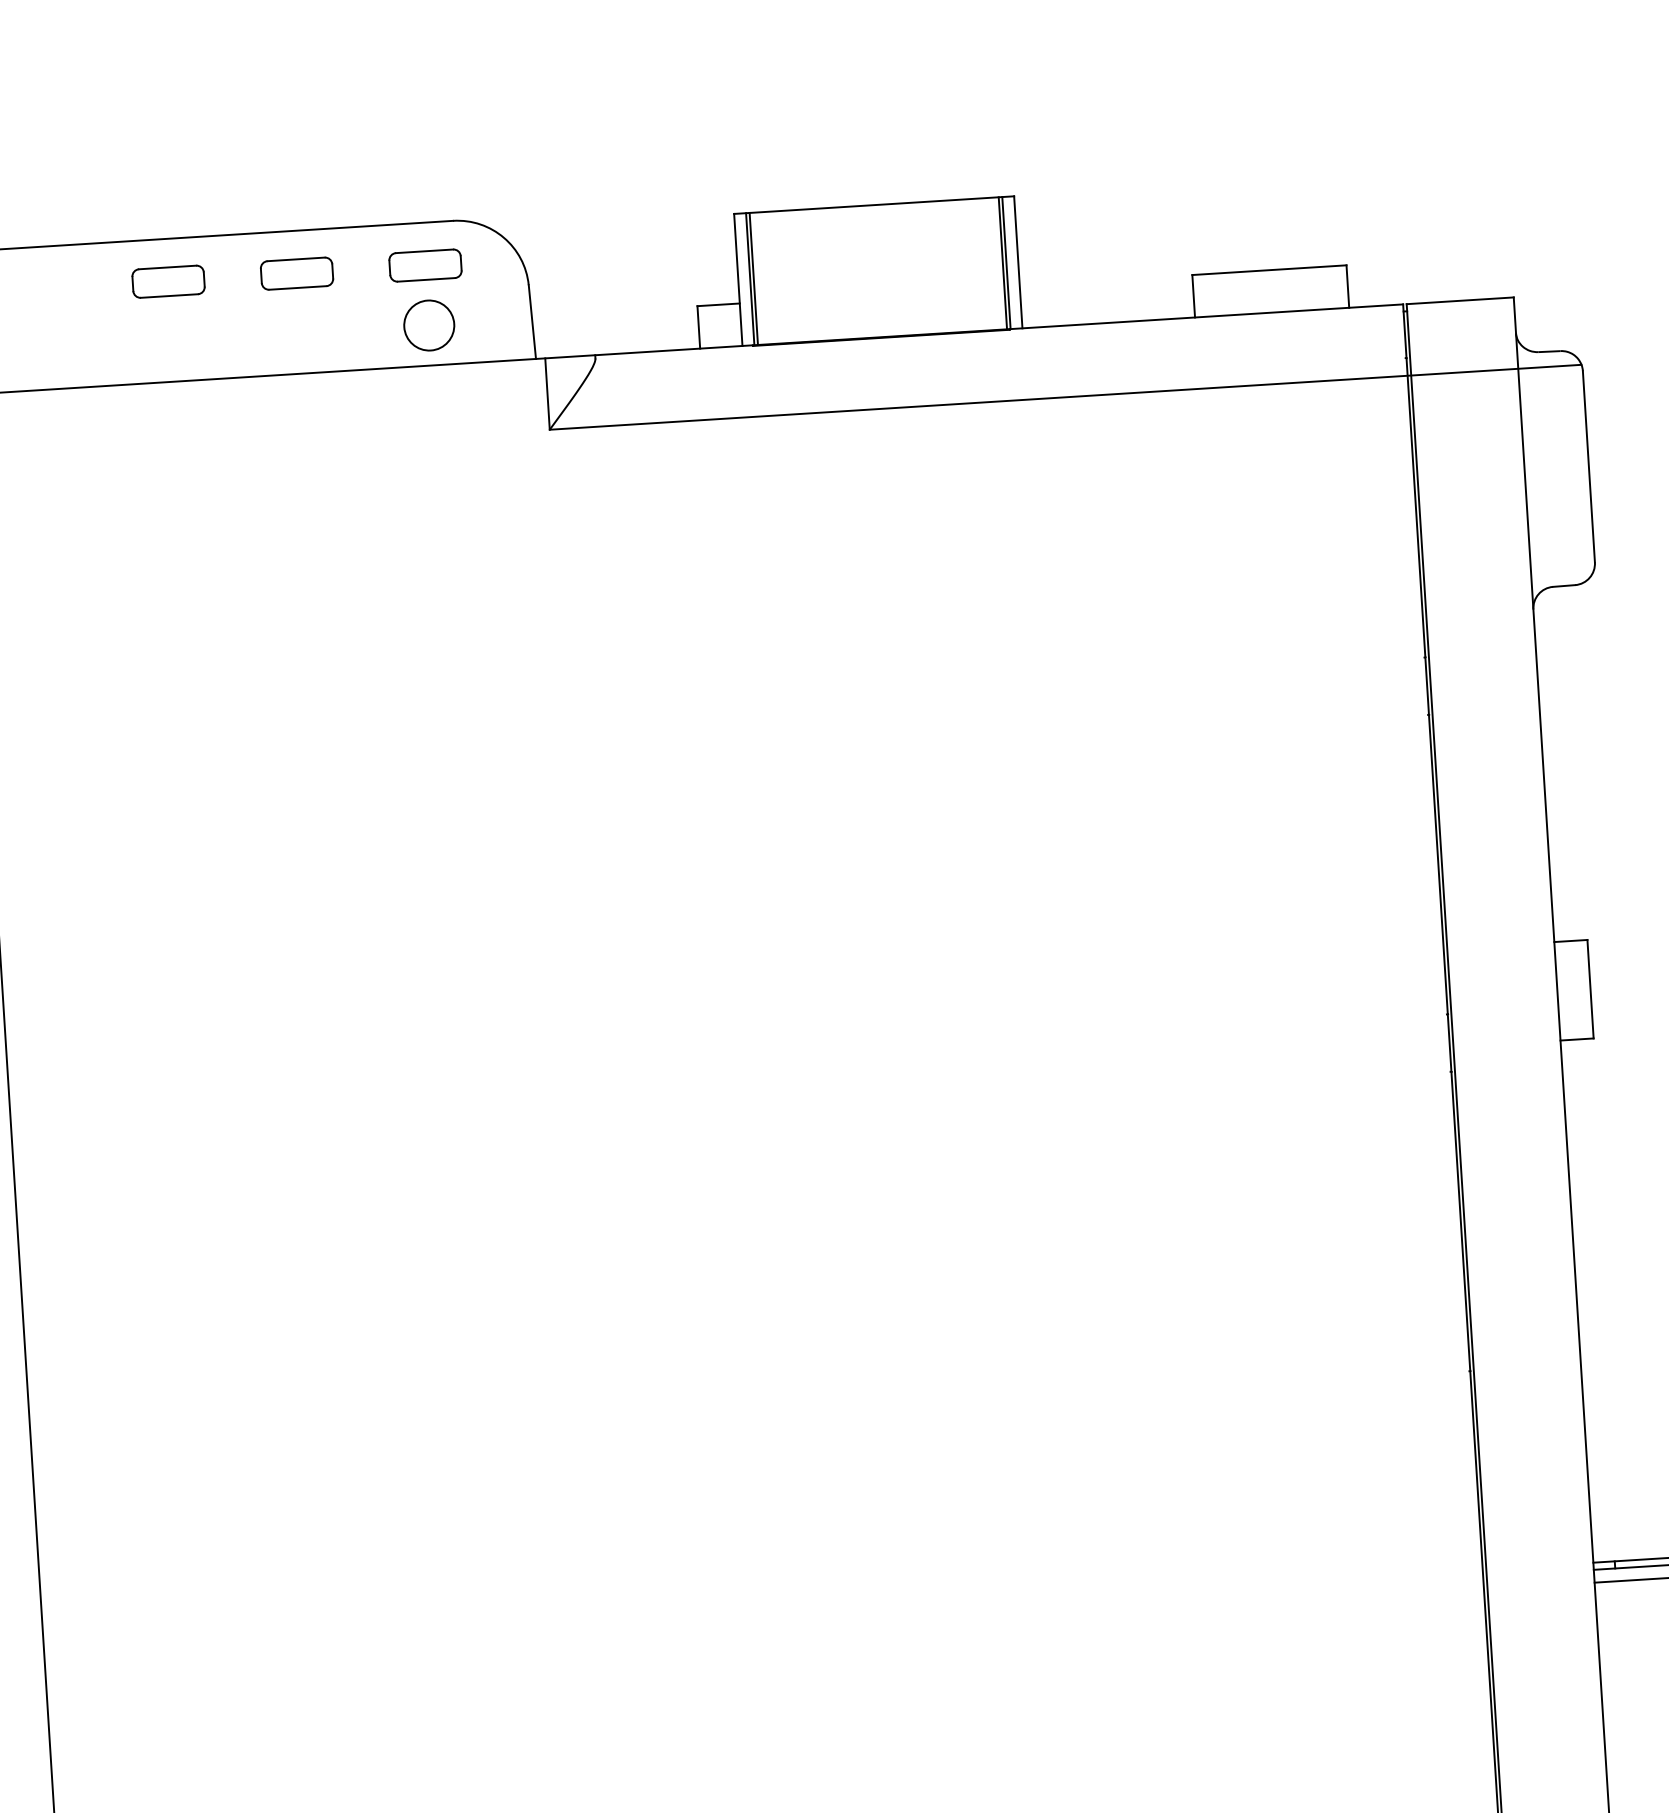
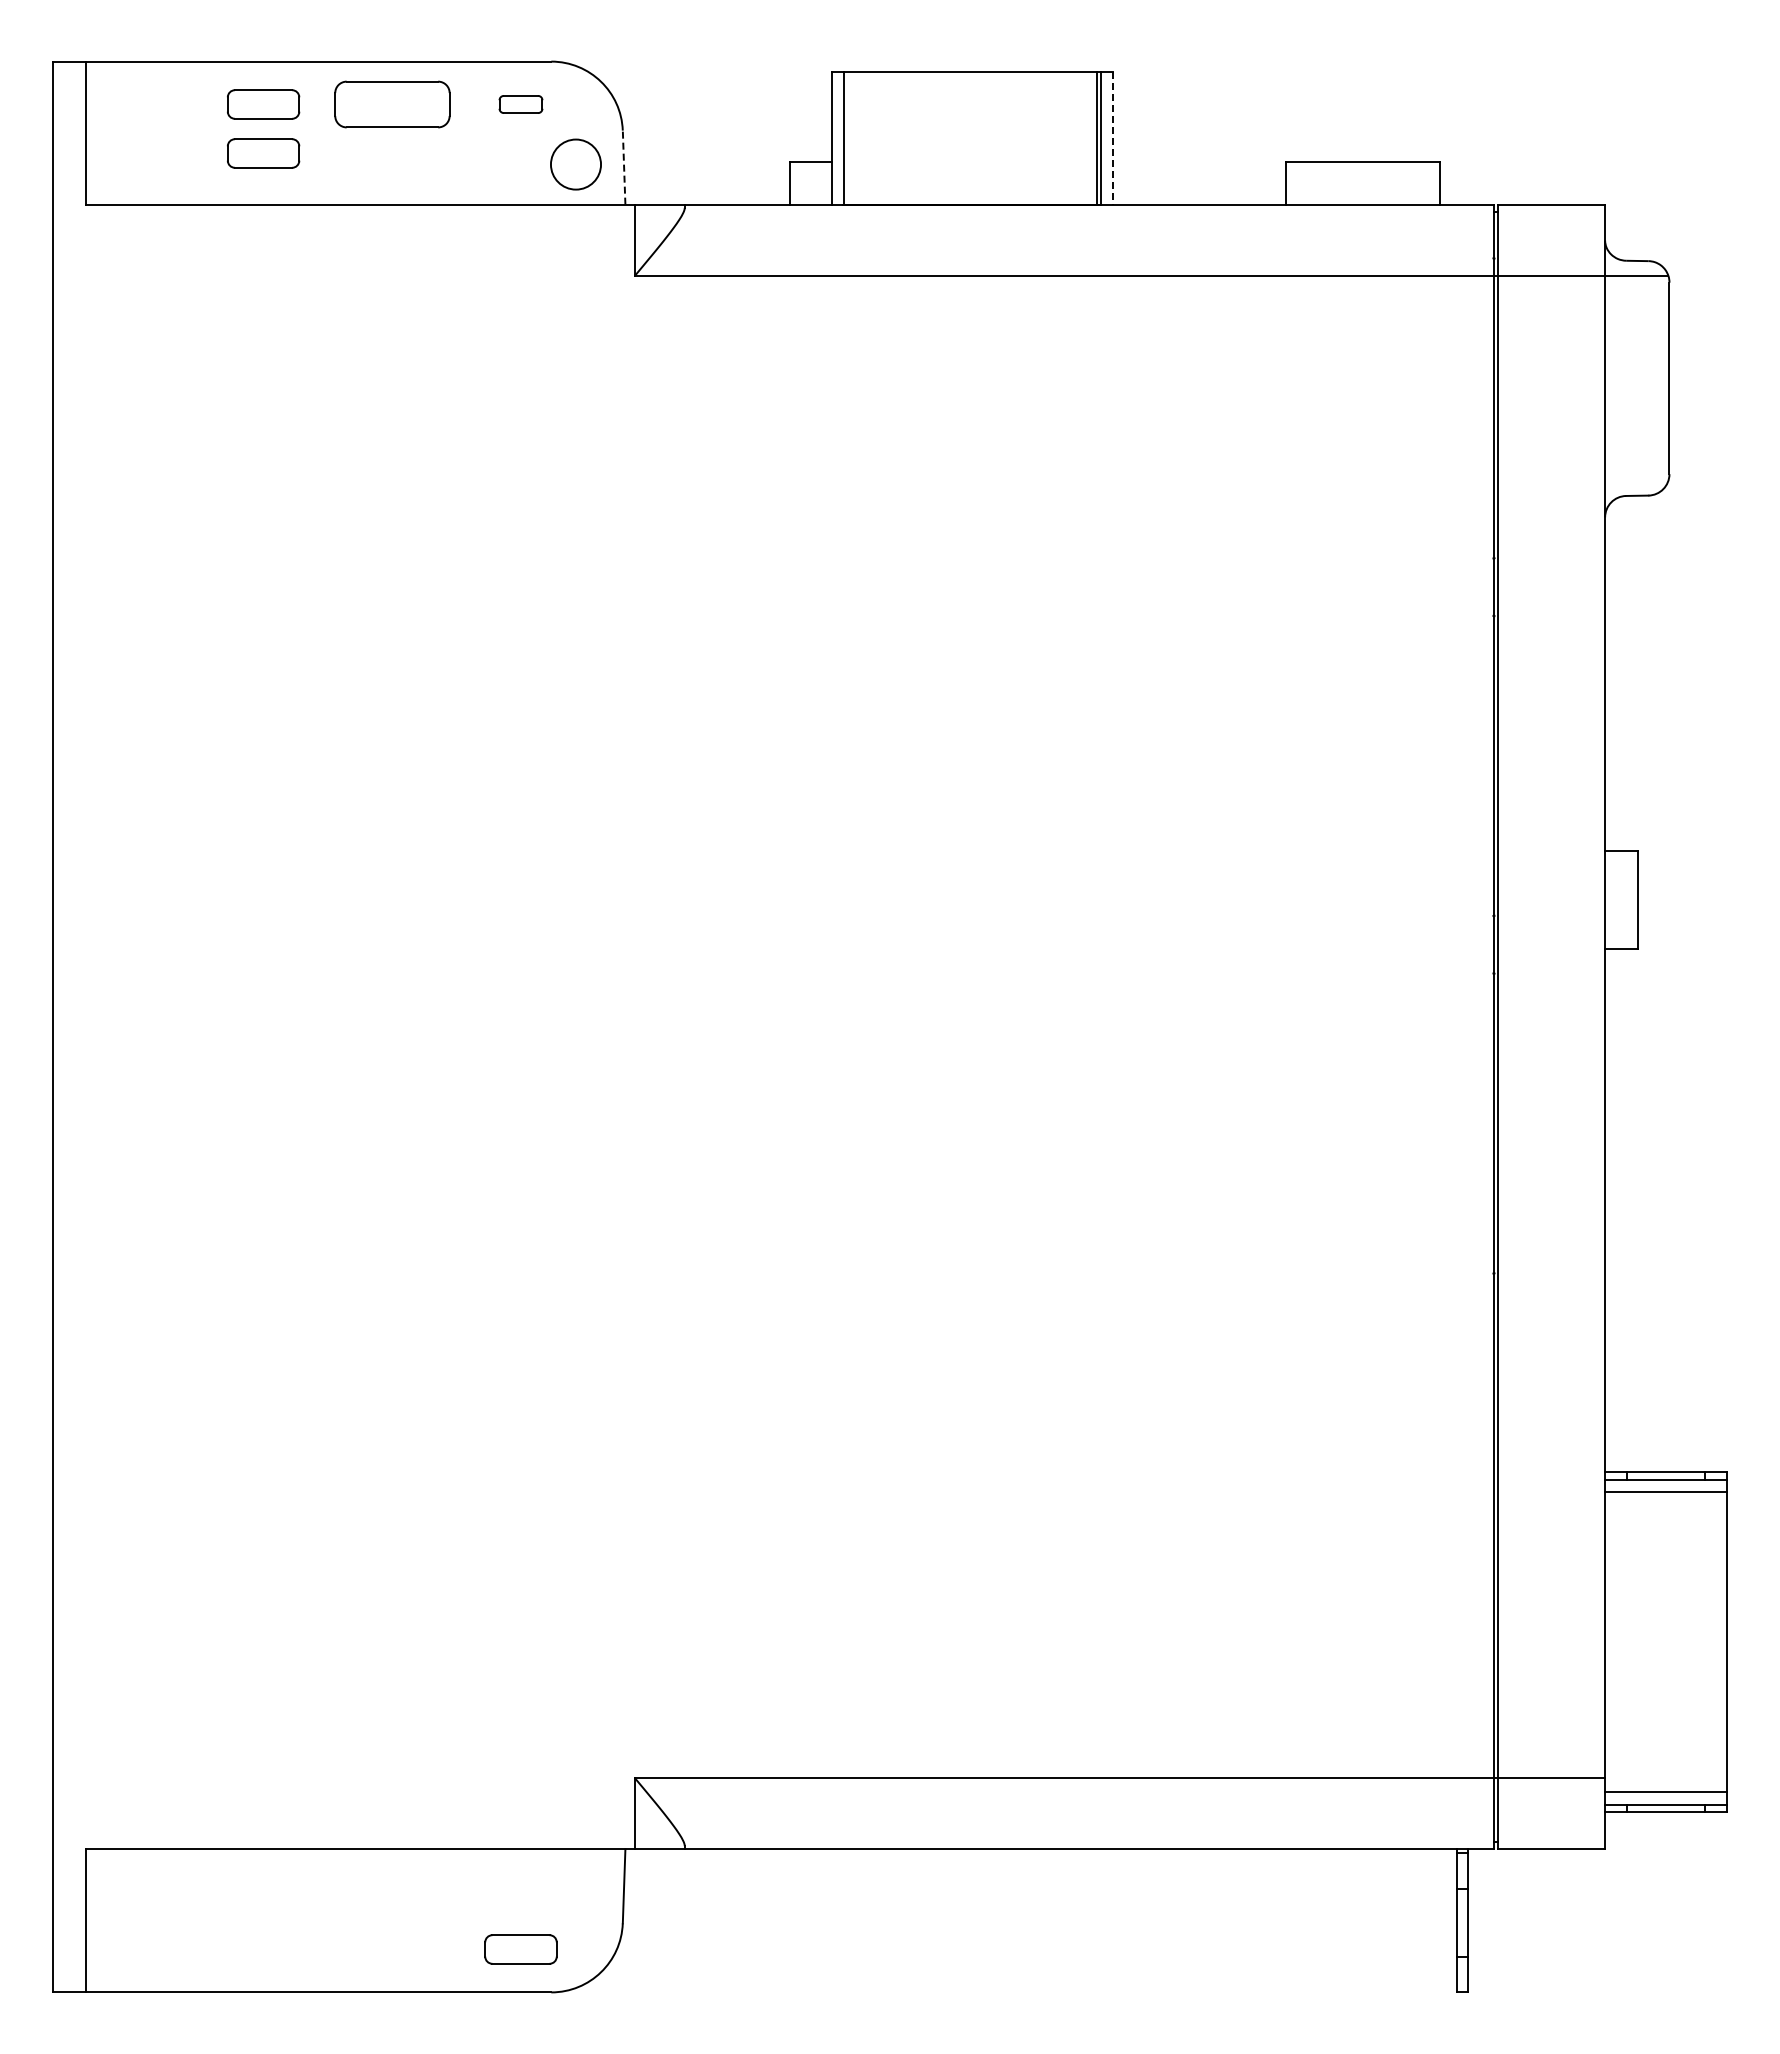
line: (1017, 262) -> (1112, 138), solid -> dashed
part: (425, 265) -> (520, 104), size x0.6
part: (296, 273) -> (391, 104), size x1.6
line: (753, 279) -> (847, 138), removed
line: (532, 321) -> (624, 167), solid -> dashed
circle: (428, 325) -> (575, 164), moved
part: (171, 330) -> (263, 153), added

